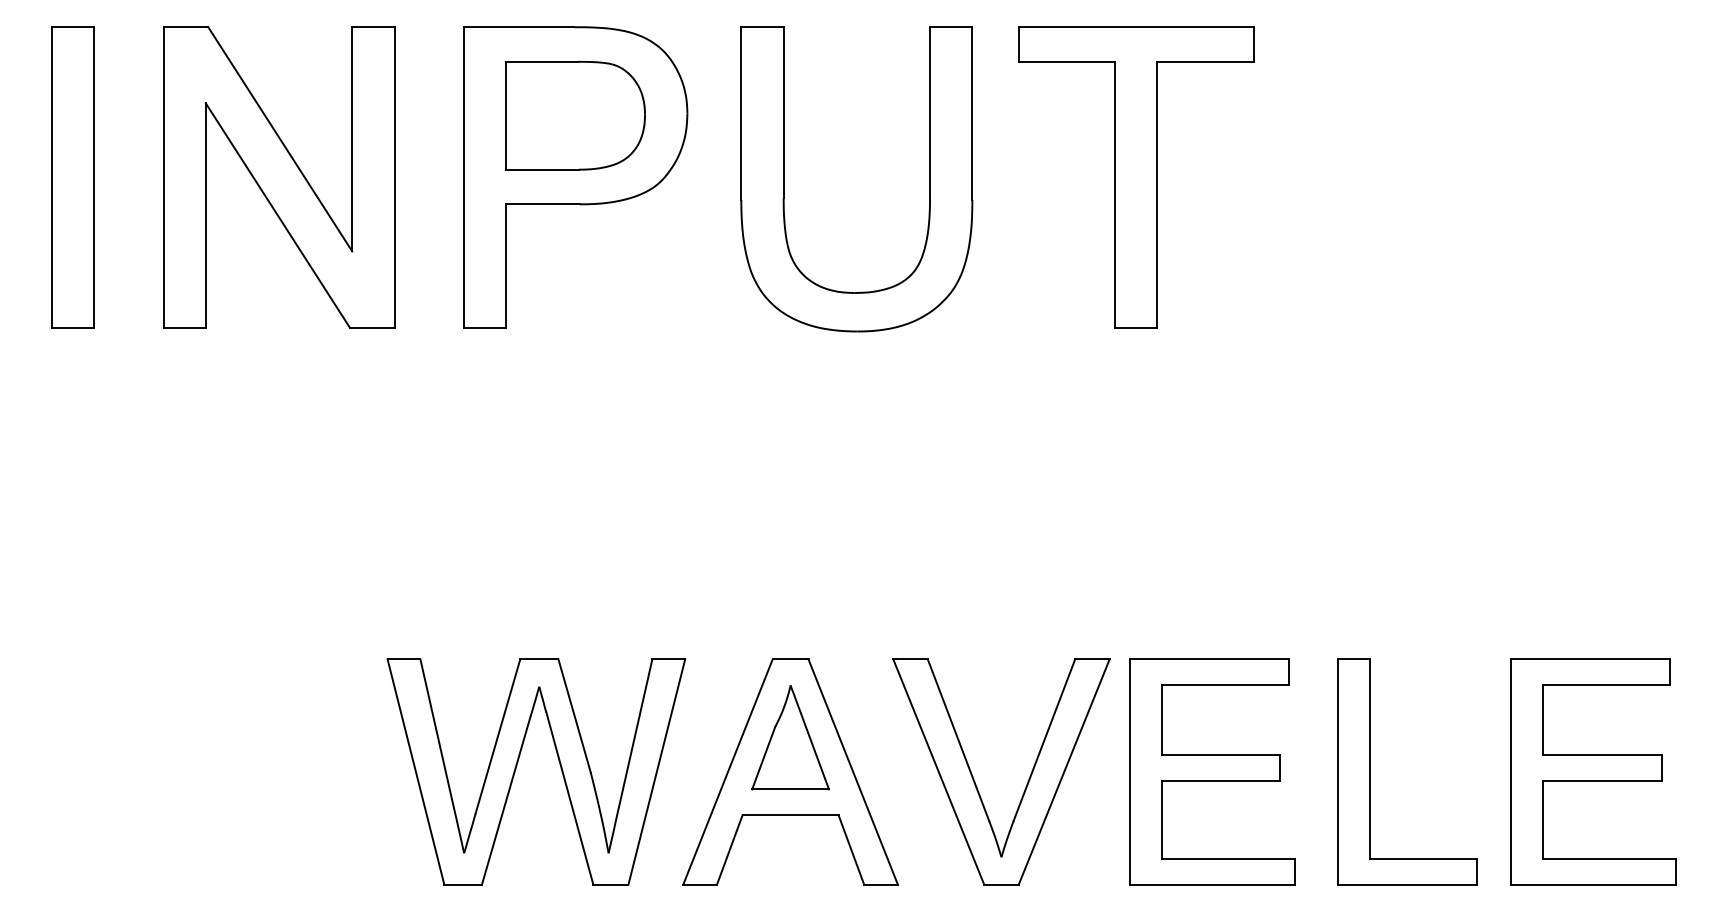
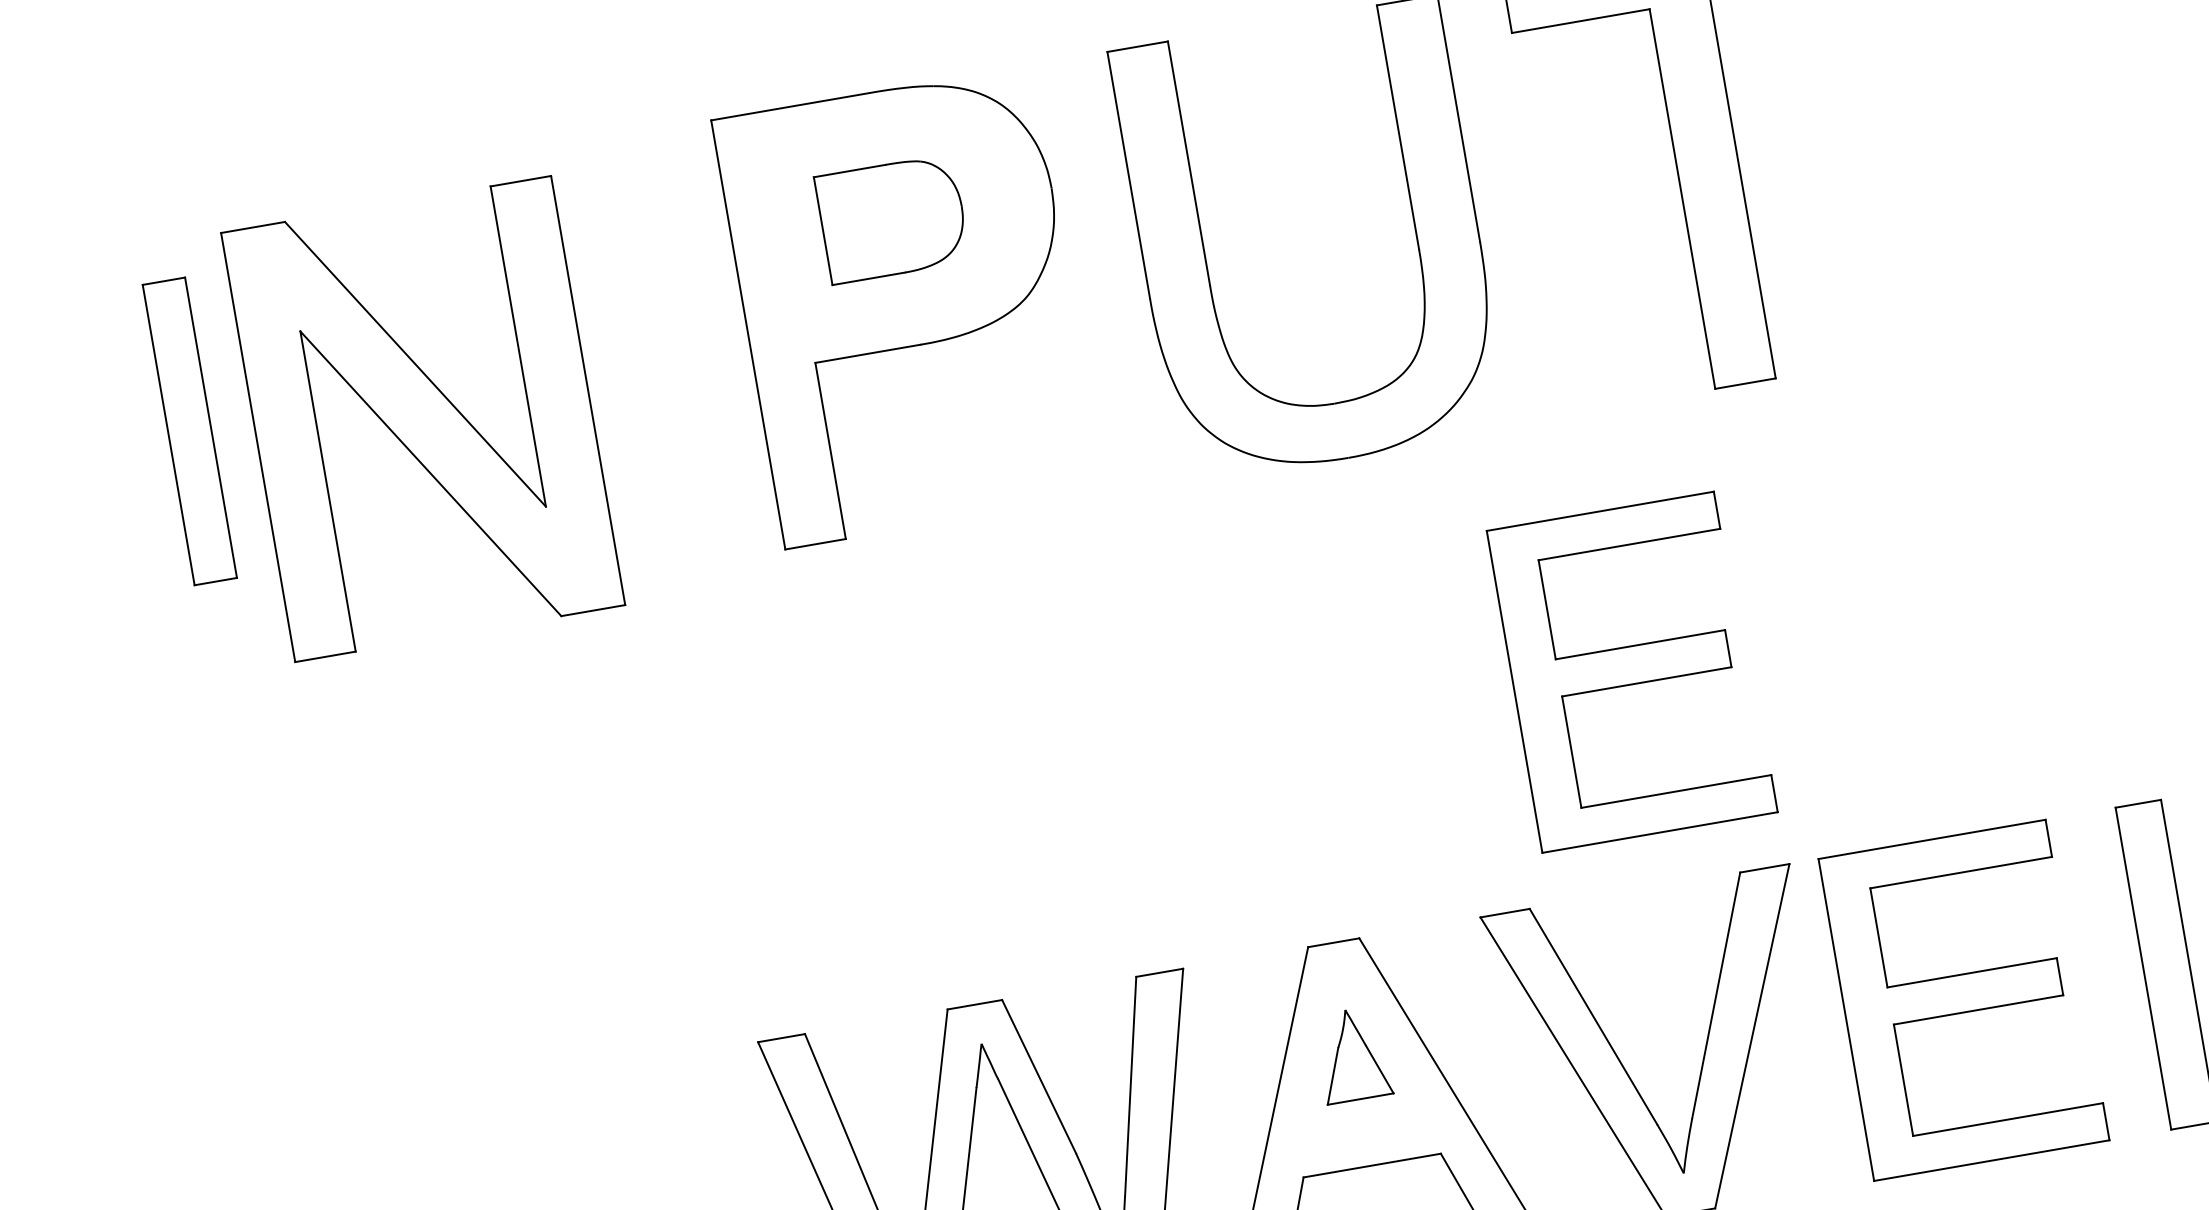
part: (575, 115) -> (892, 218), size x0.7
part: (72, 177) -> (189, 431), size x0.7
part: (279, 177) -> (423, 419), moved
part: (1025, 509) -> (1632, 670), added
part: (790, 737) -> (1352, 1054), size x0.6

